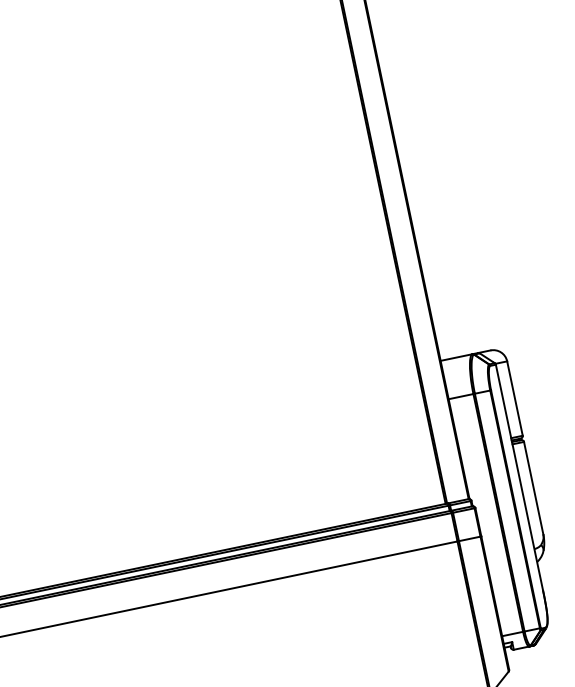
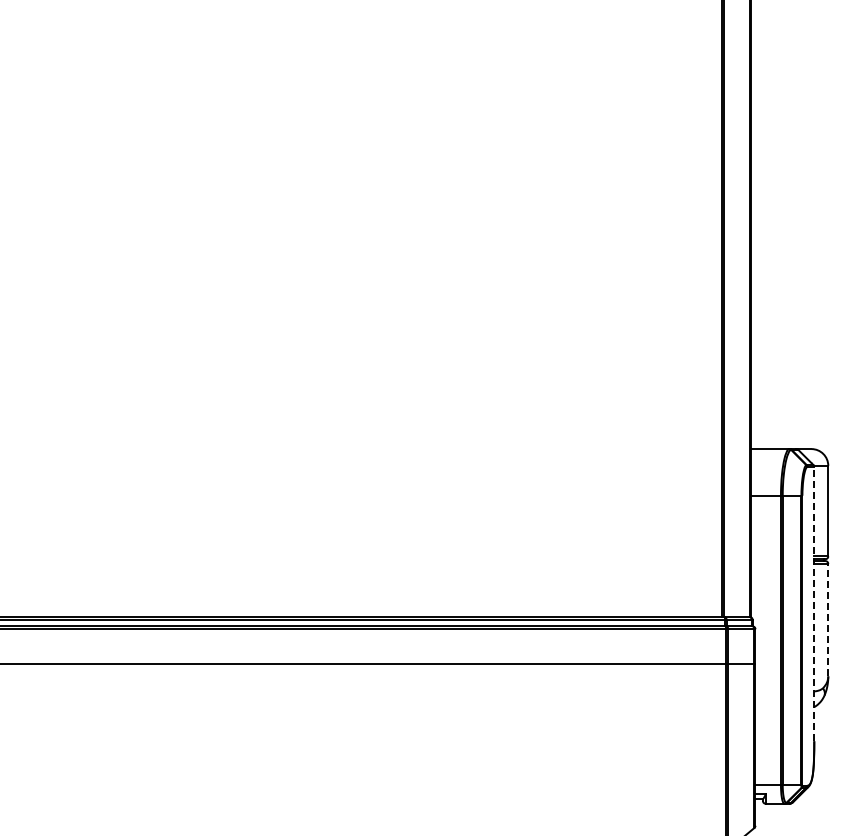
line: (519, 476) -> (814, 603), solid -> dashed
line: (533, 487) -> (828, 619), solid -> dashed

